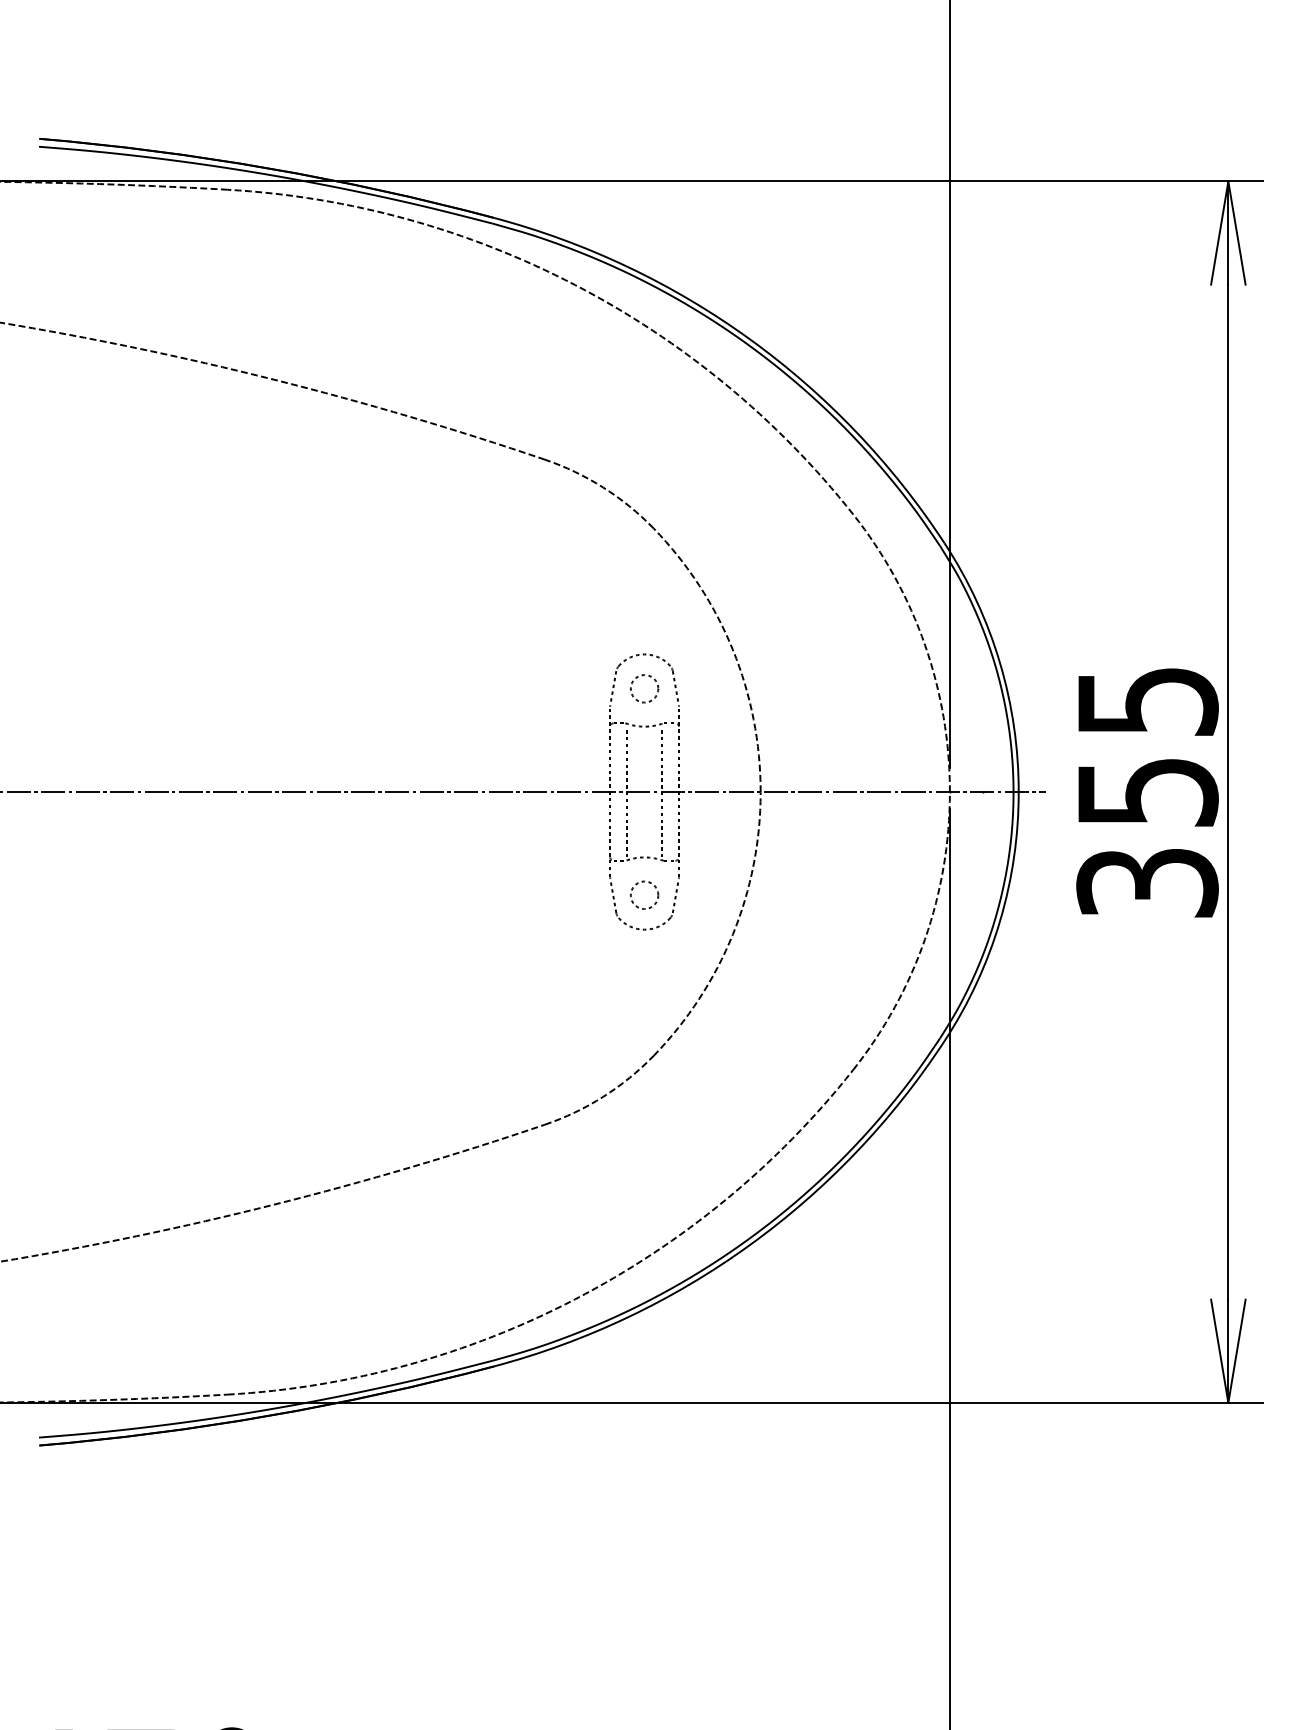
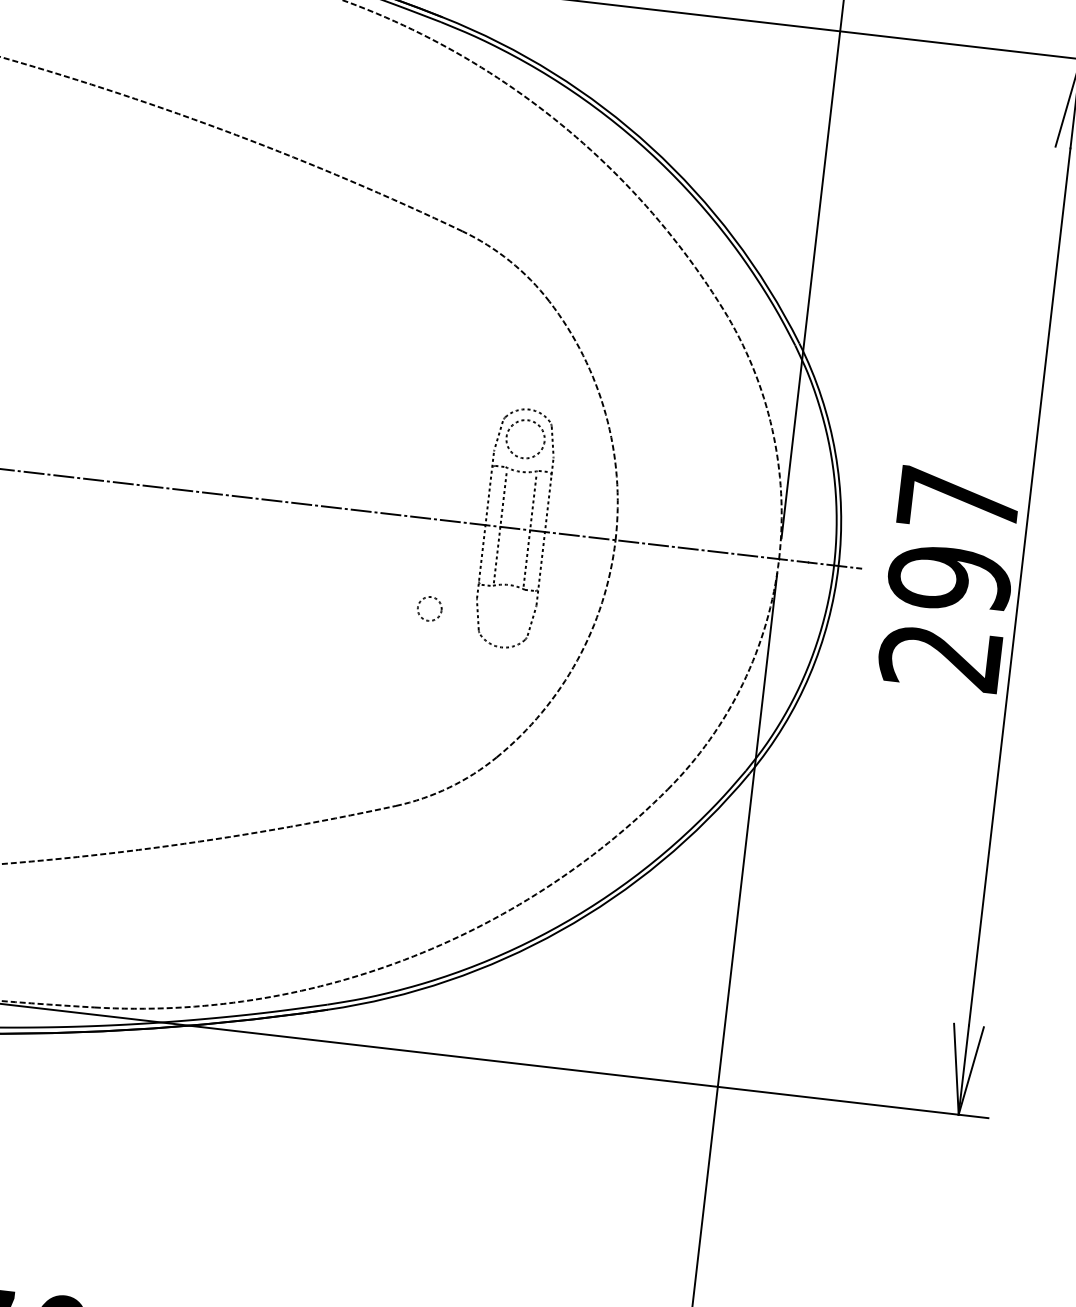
circle: (644, 688) -> (525, 438), size x1.6
text: (1147, 792) -> (949, 579), 355 -> 297
circle: (644, 894) -> (429, 608), moved

